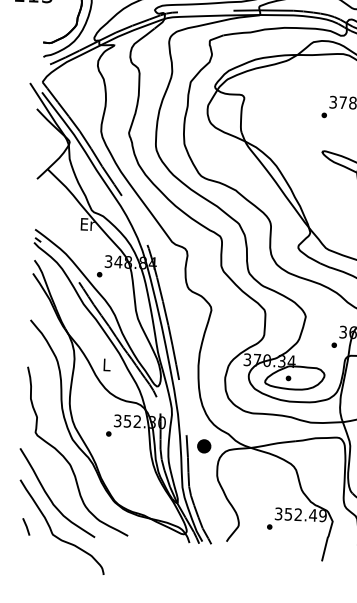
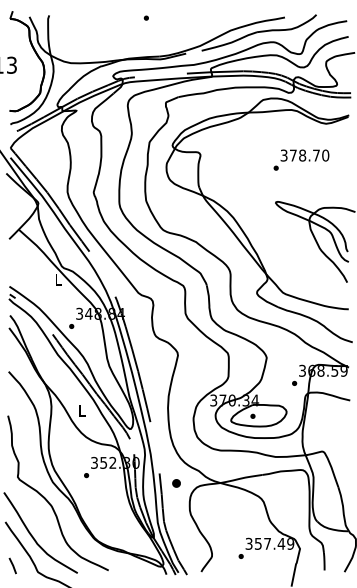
text: (87, 224) -> (58, 279), Er -> L
part: (204, 446) -> (176, 483), size x0.6
text: (298, 514) -> (267, 543), 352.49 -> 357.49

